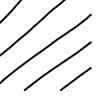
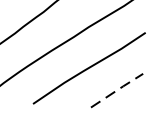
line: (76, 78) -> (118, 89), solid -> dashed

